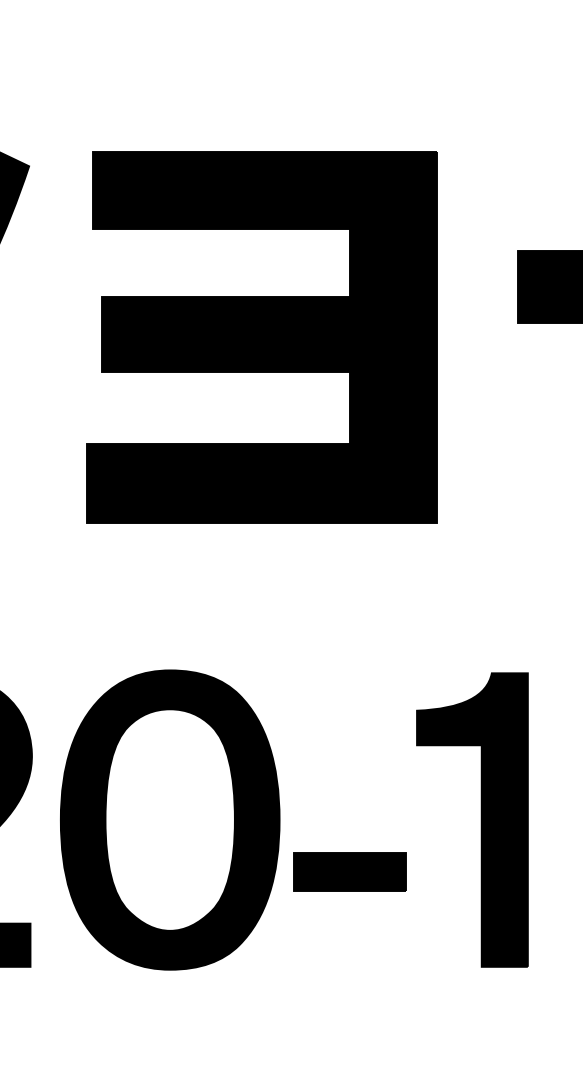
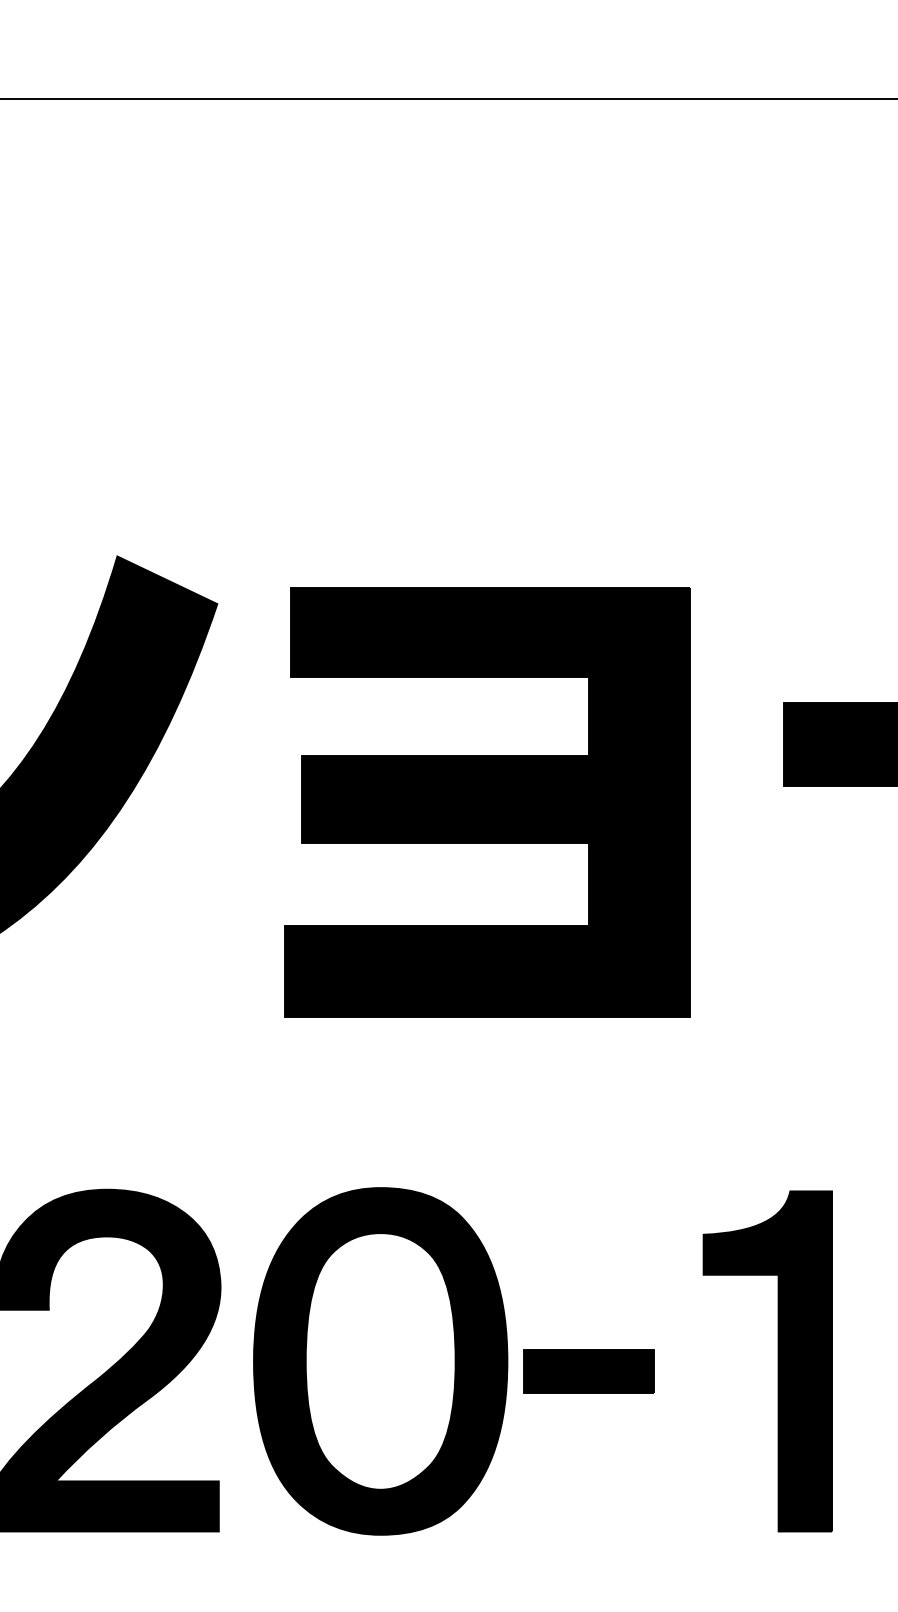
part: (480, 820) -> (777, 1361), moved
part: (349, 871) -> (588, 1371), moved

